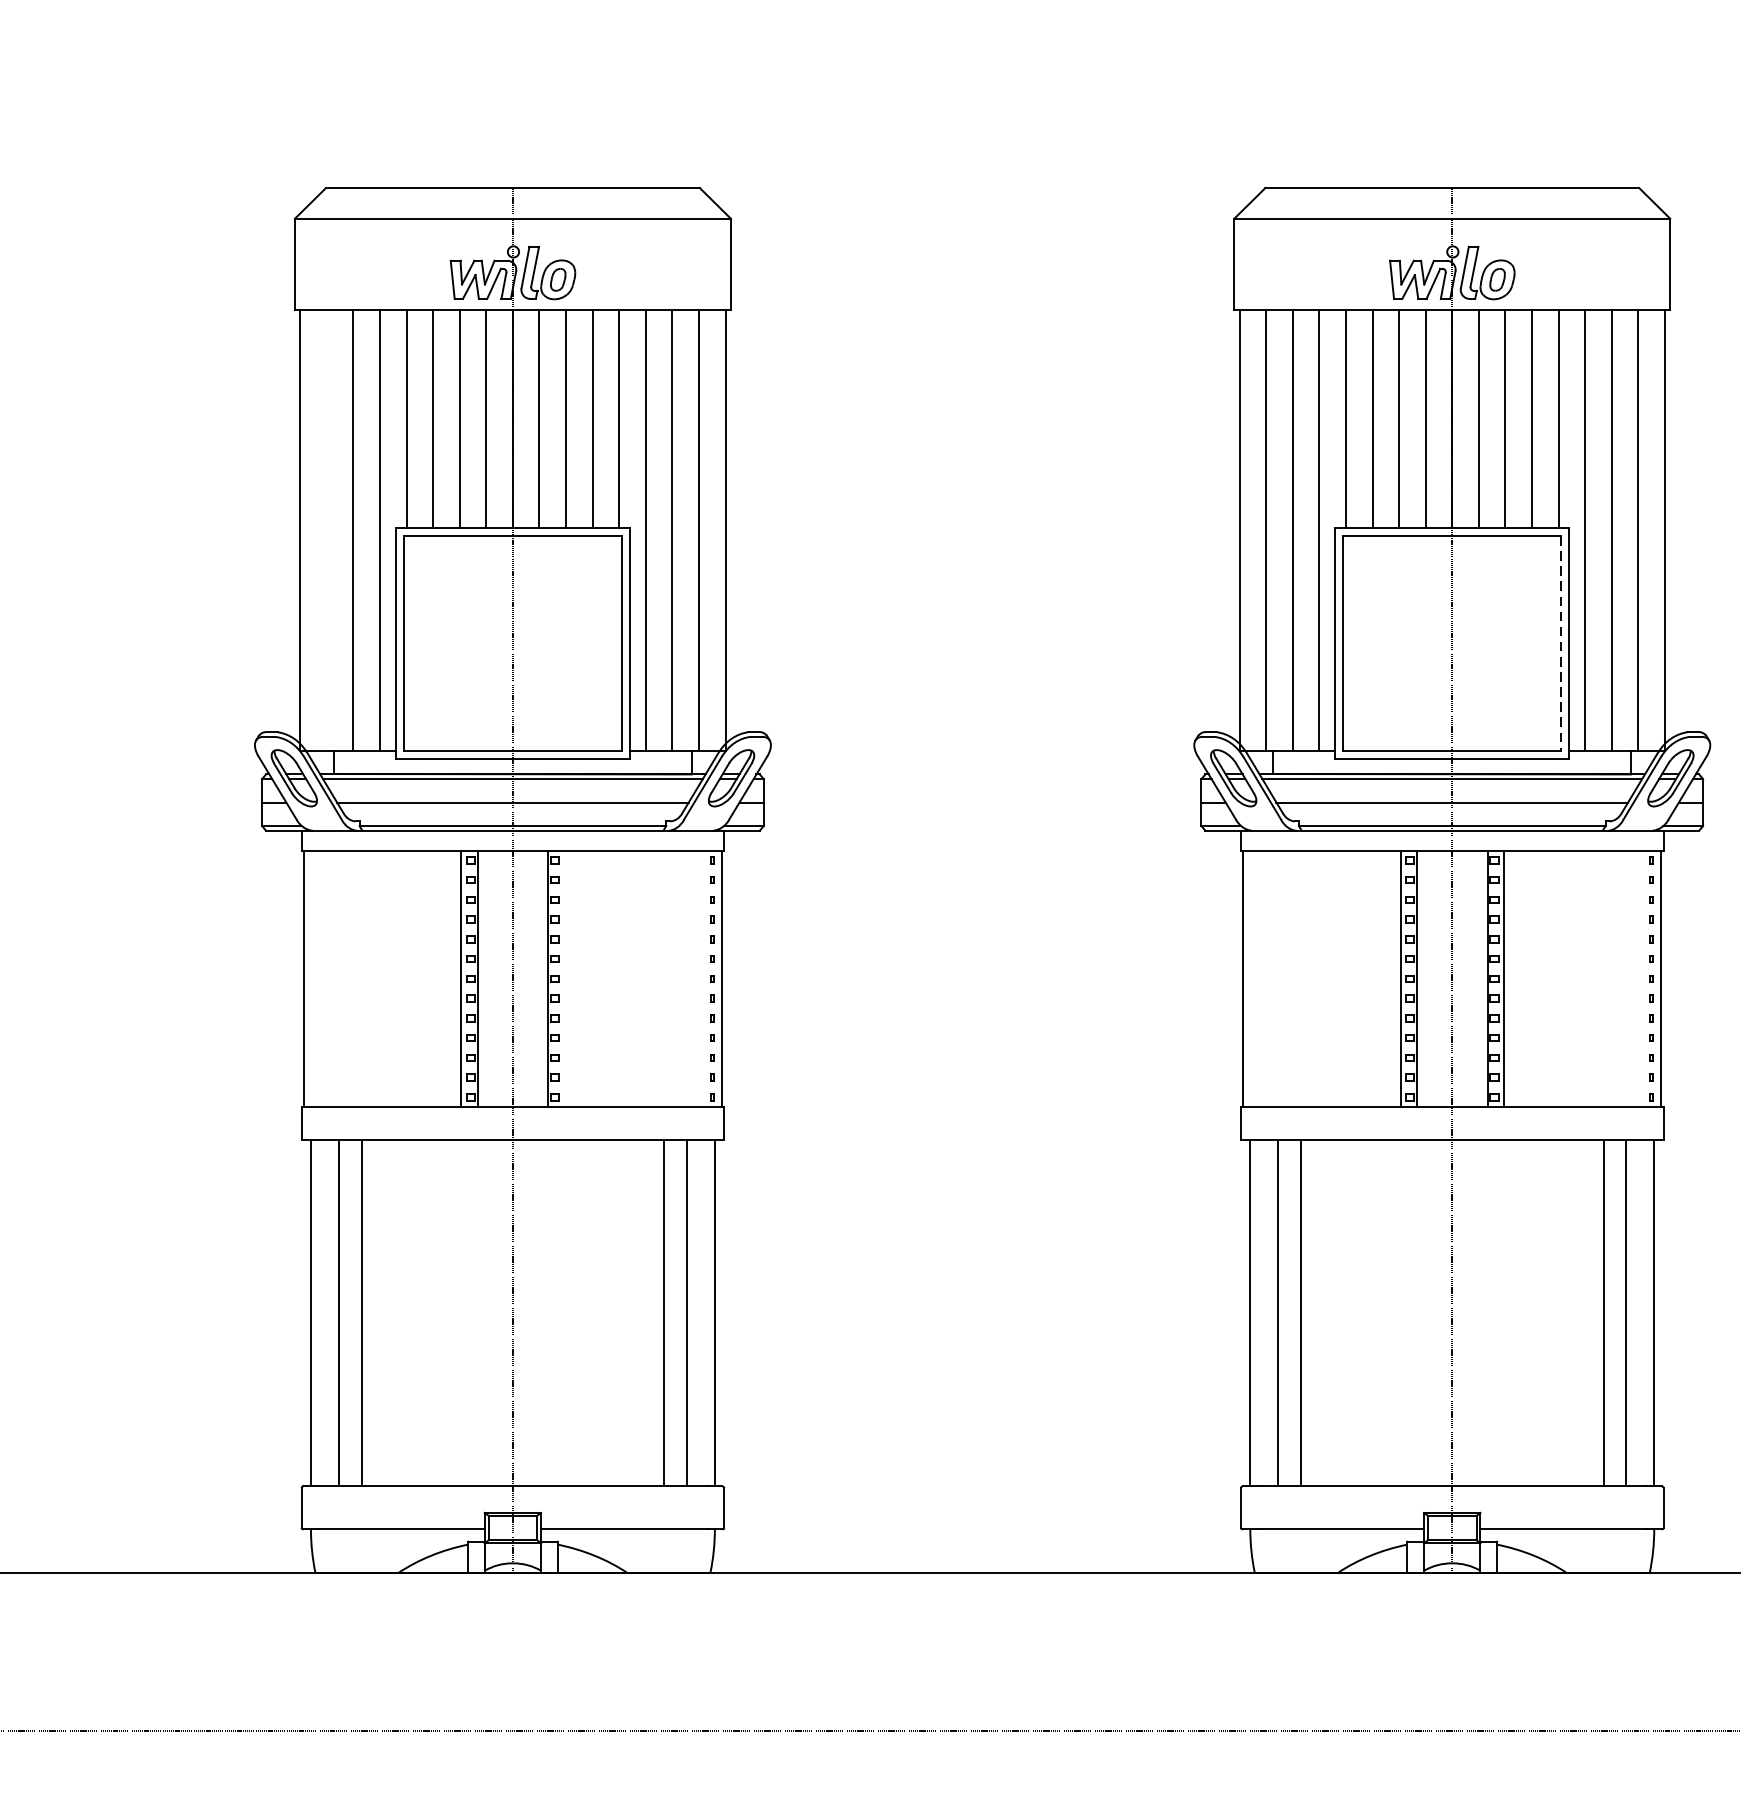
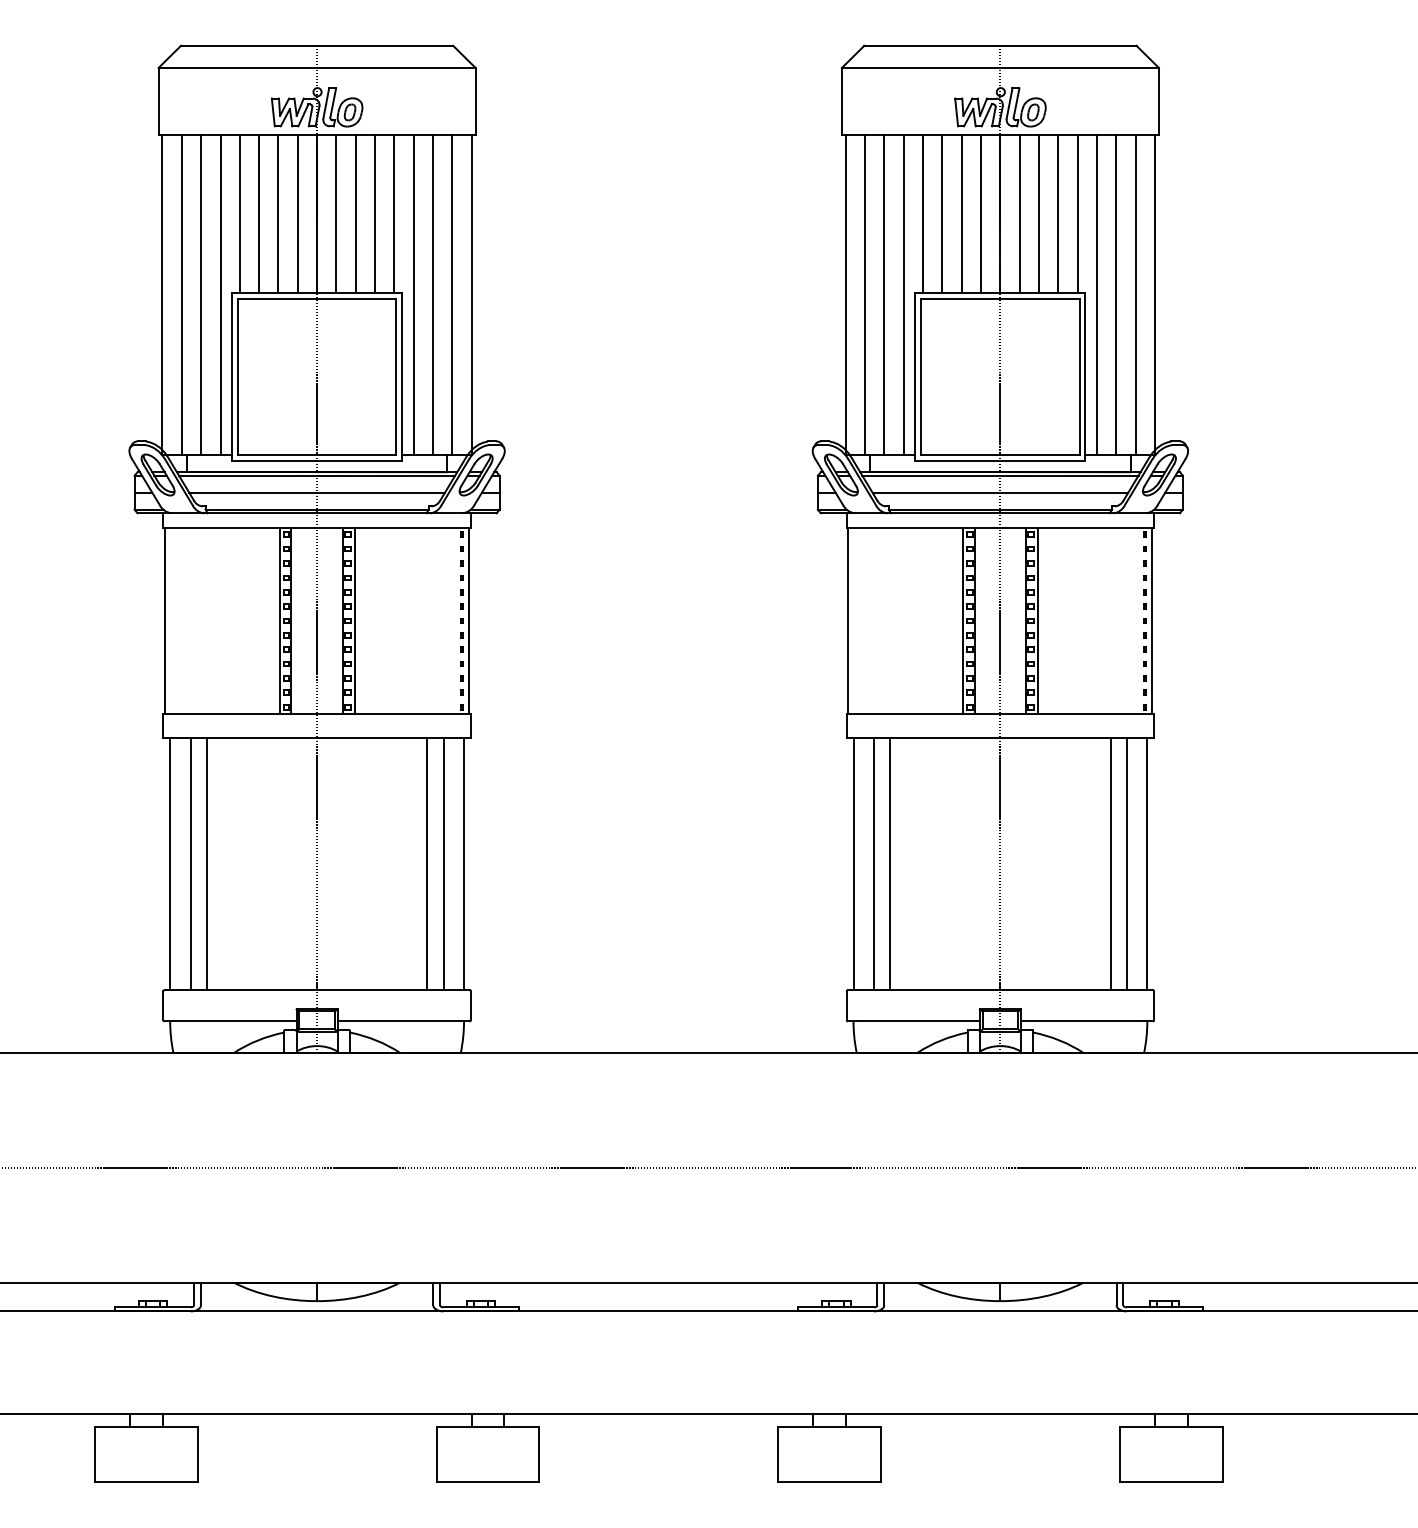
line: (326, 530) -> (181, 294), added
line: (1560, 644) -> (1079, 377), dashed -> solid
line: (564, 978) -> (354, 620), added

